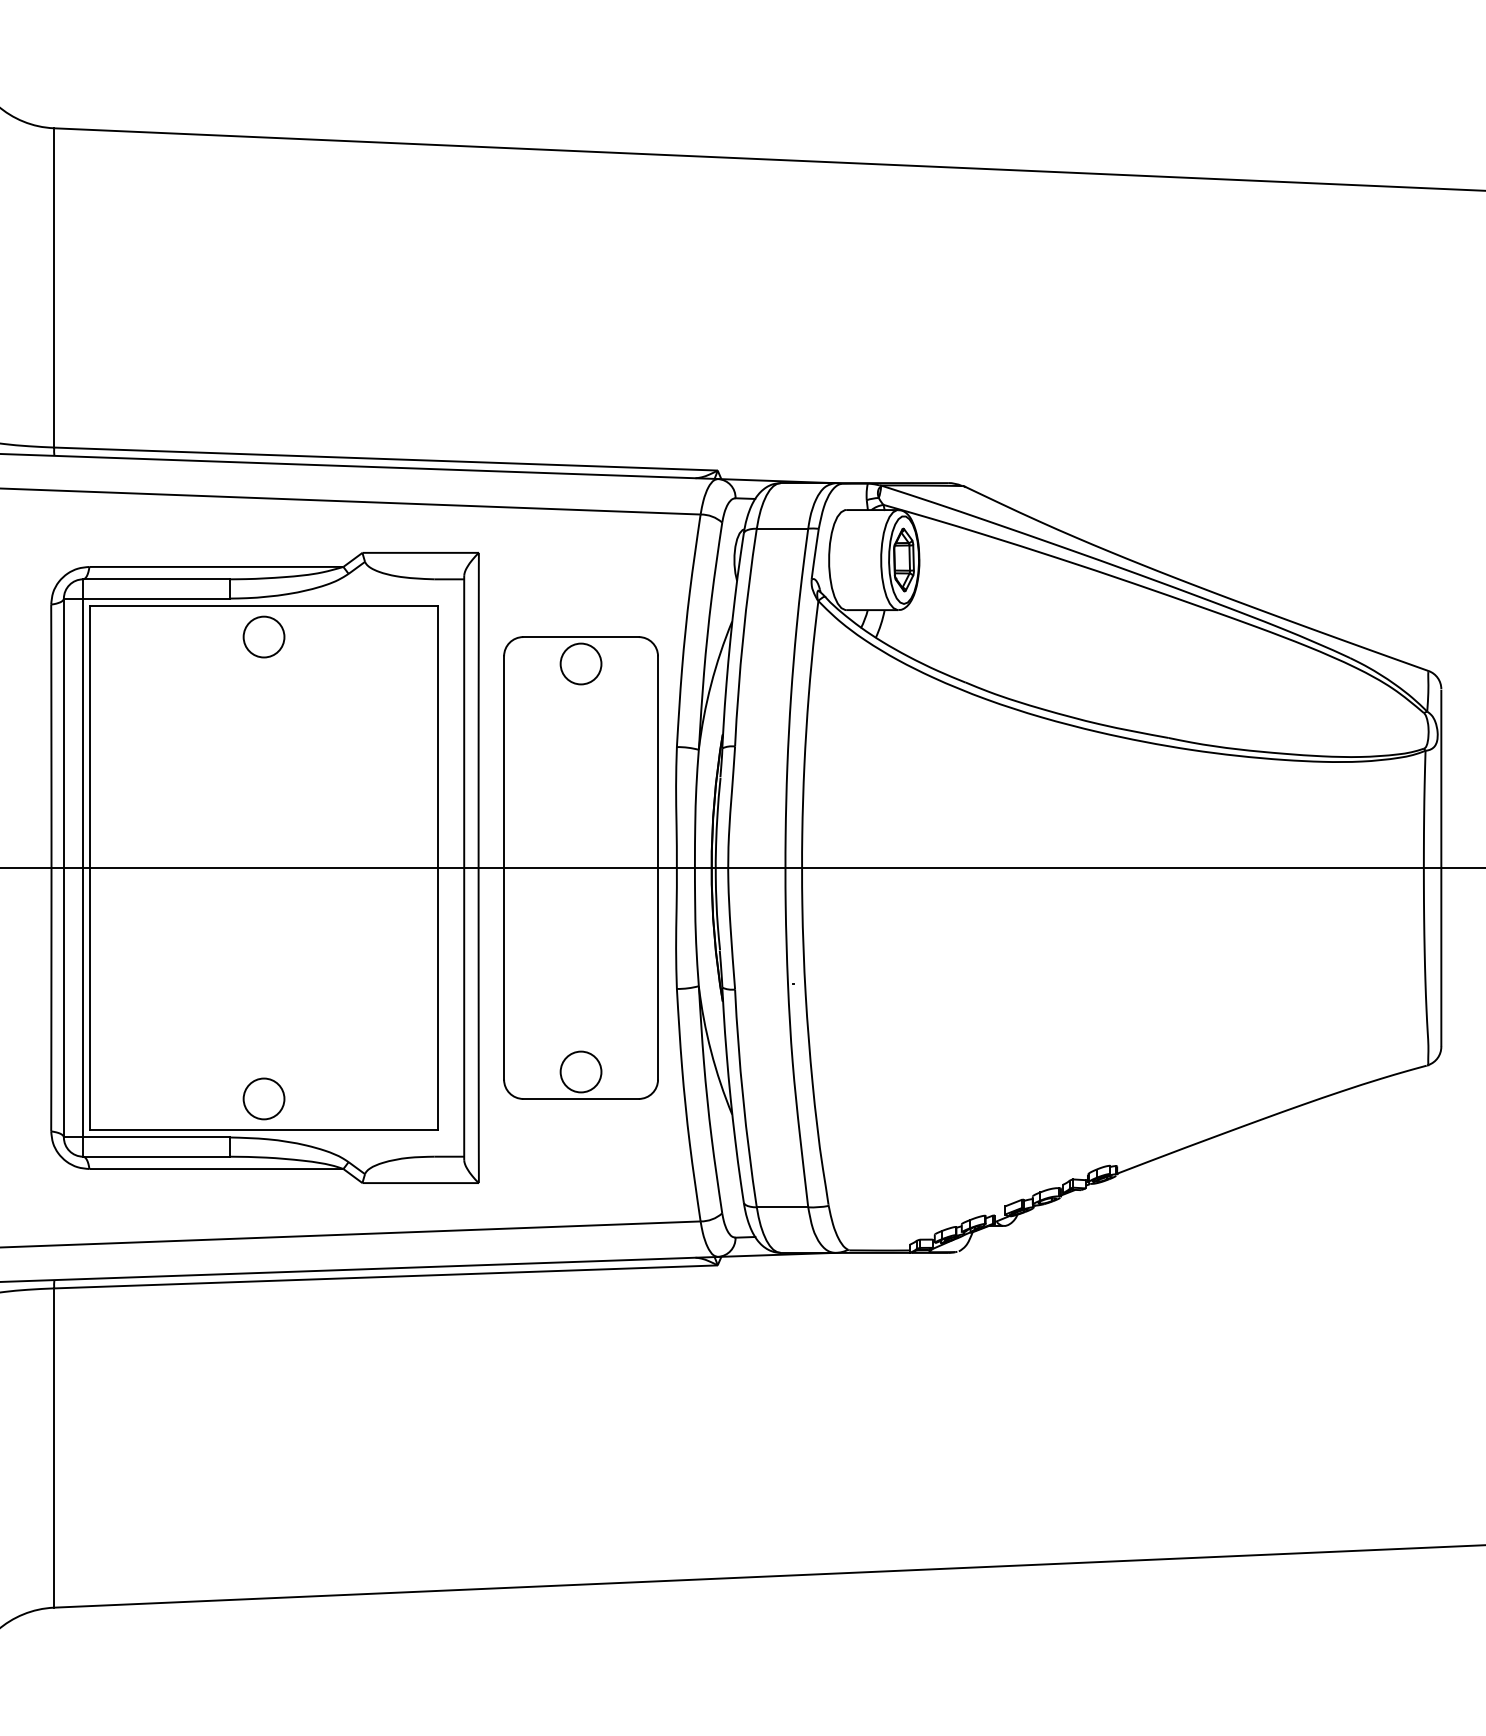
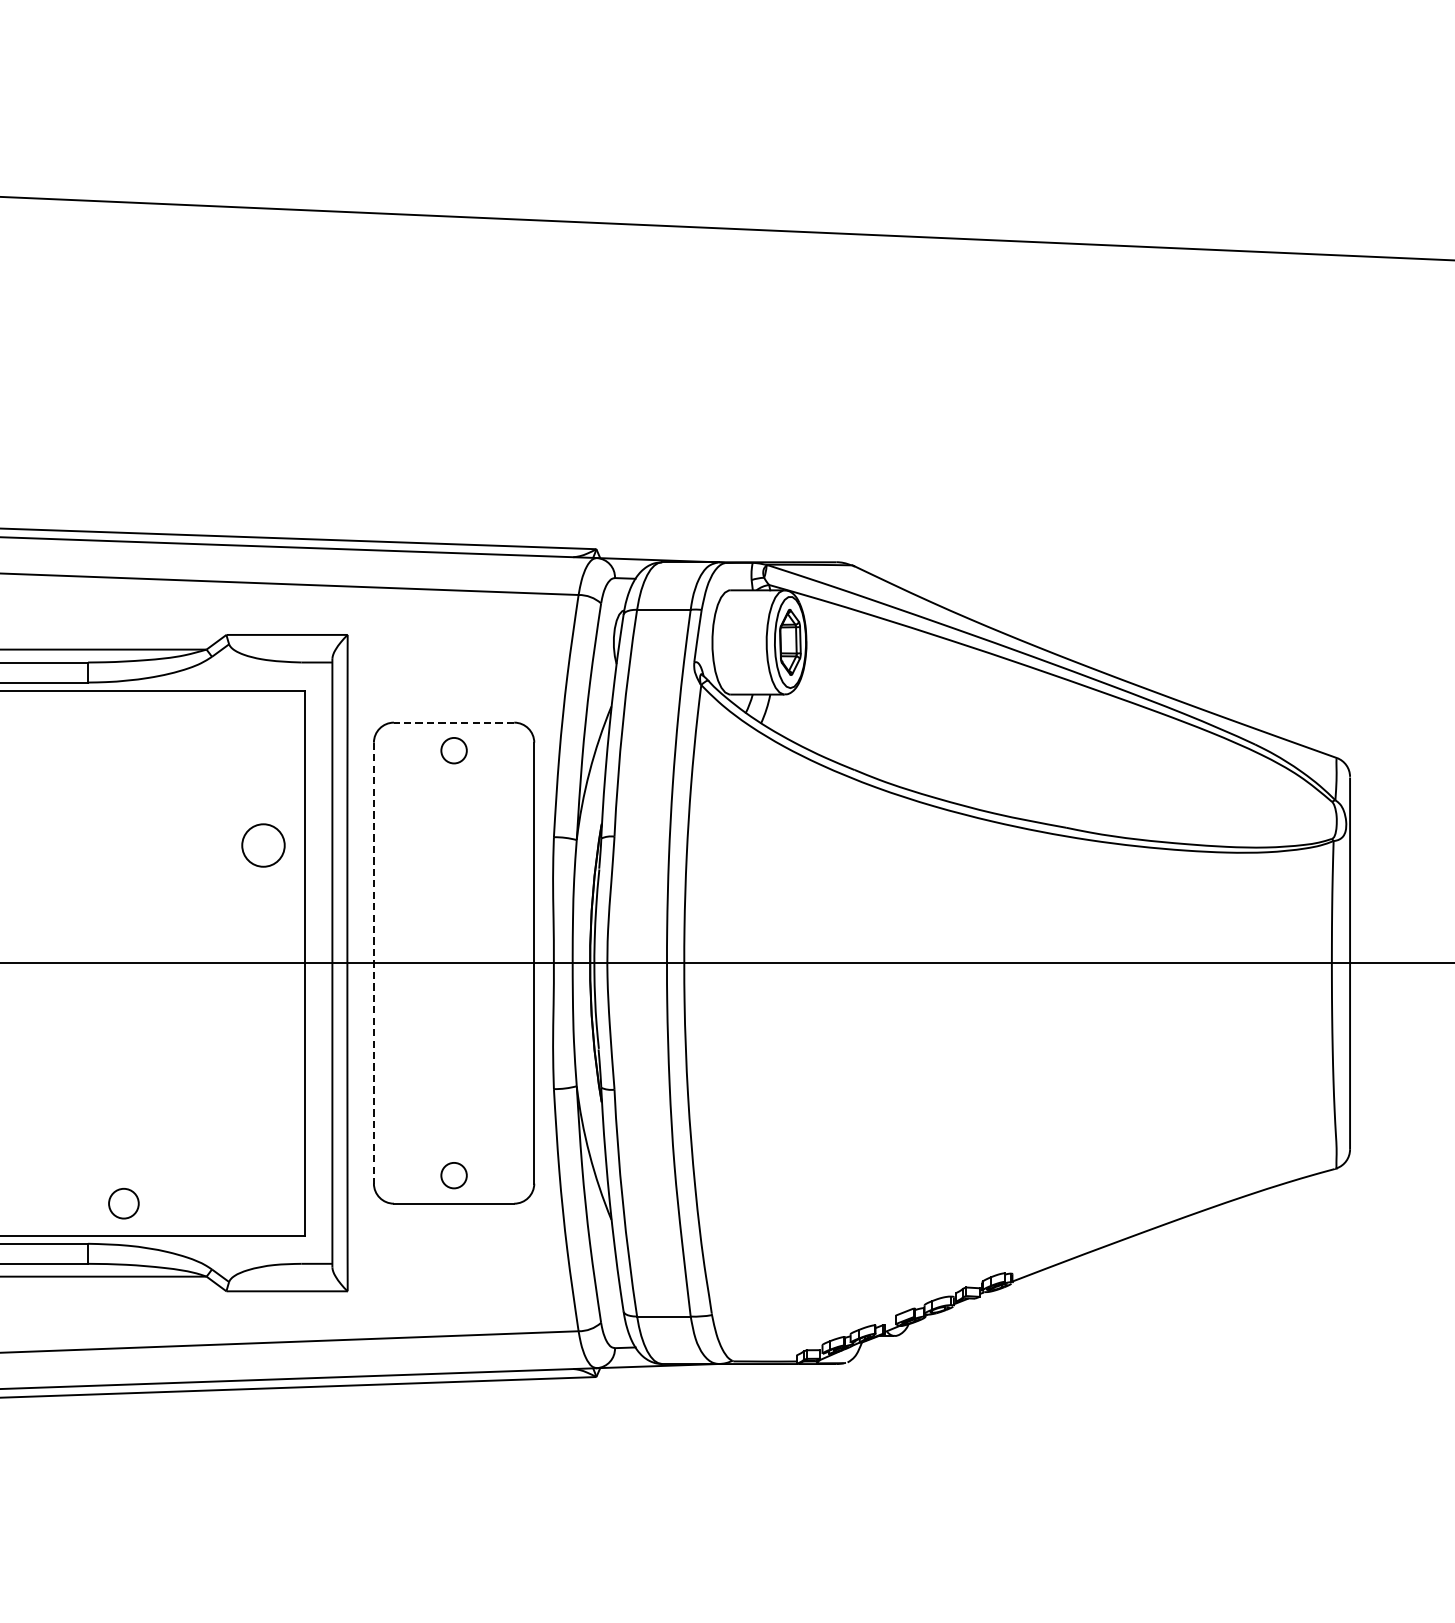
circle: (263, 636) -> (262, 844), moved
line: (581, 637) -> (454, 723), solid -> dashed
circle: (580, 663) -> (453, 750), size x0.6
line: (504, 868) -> (374, 963), solid -> dashed
circle: (580, 1071) -> (453, 1175), size x0.6
circle: (263, 1098) -> (123, 1203), size x0.7

